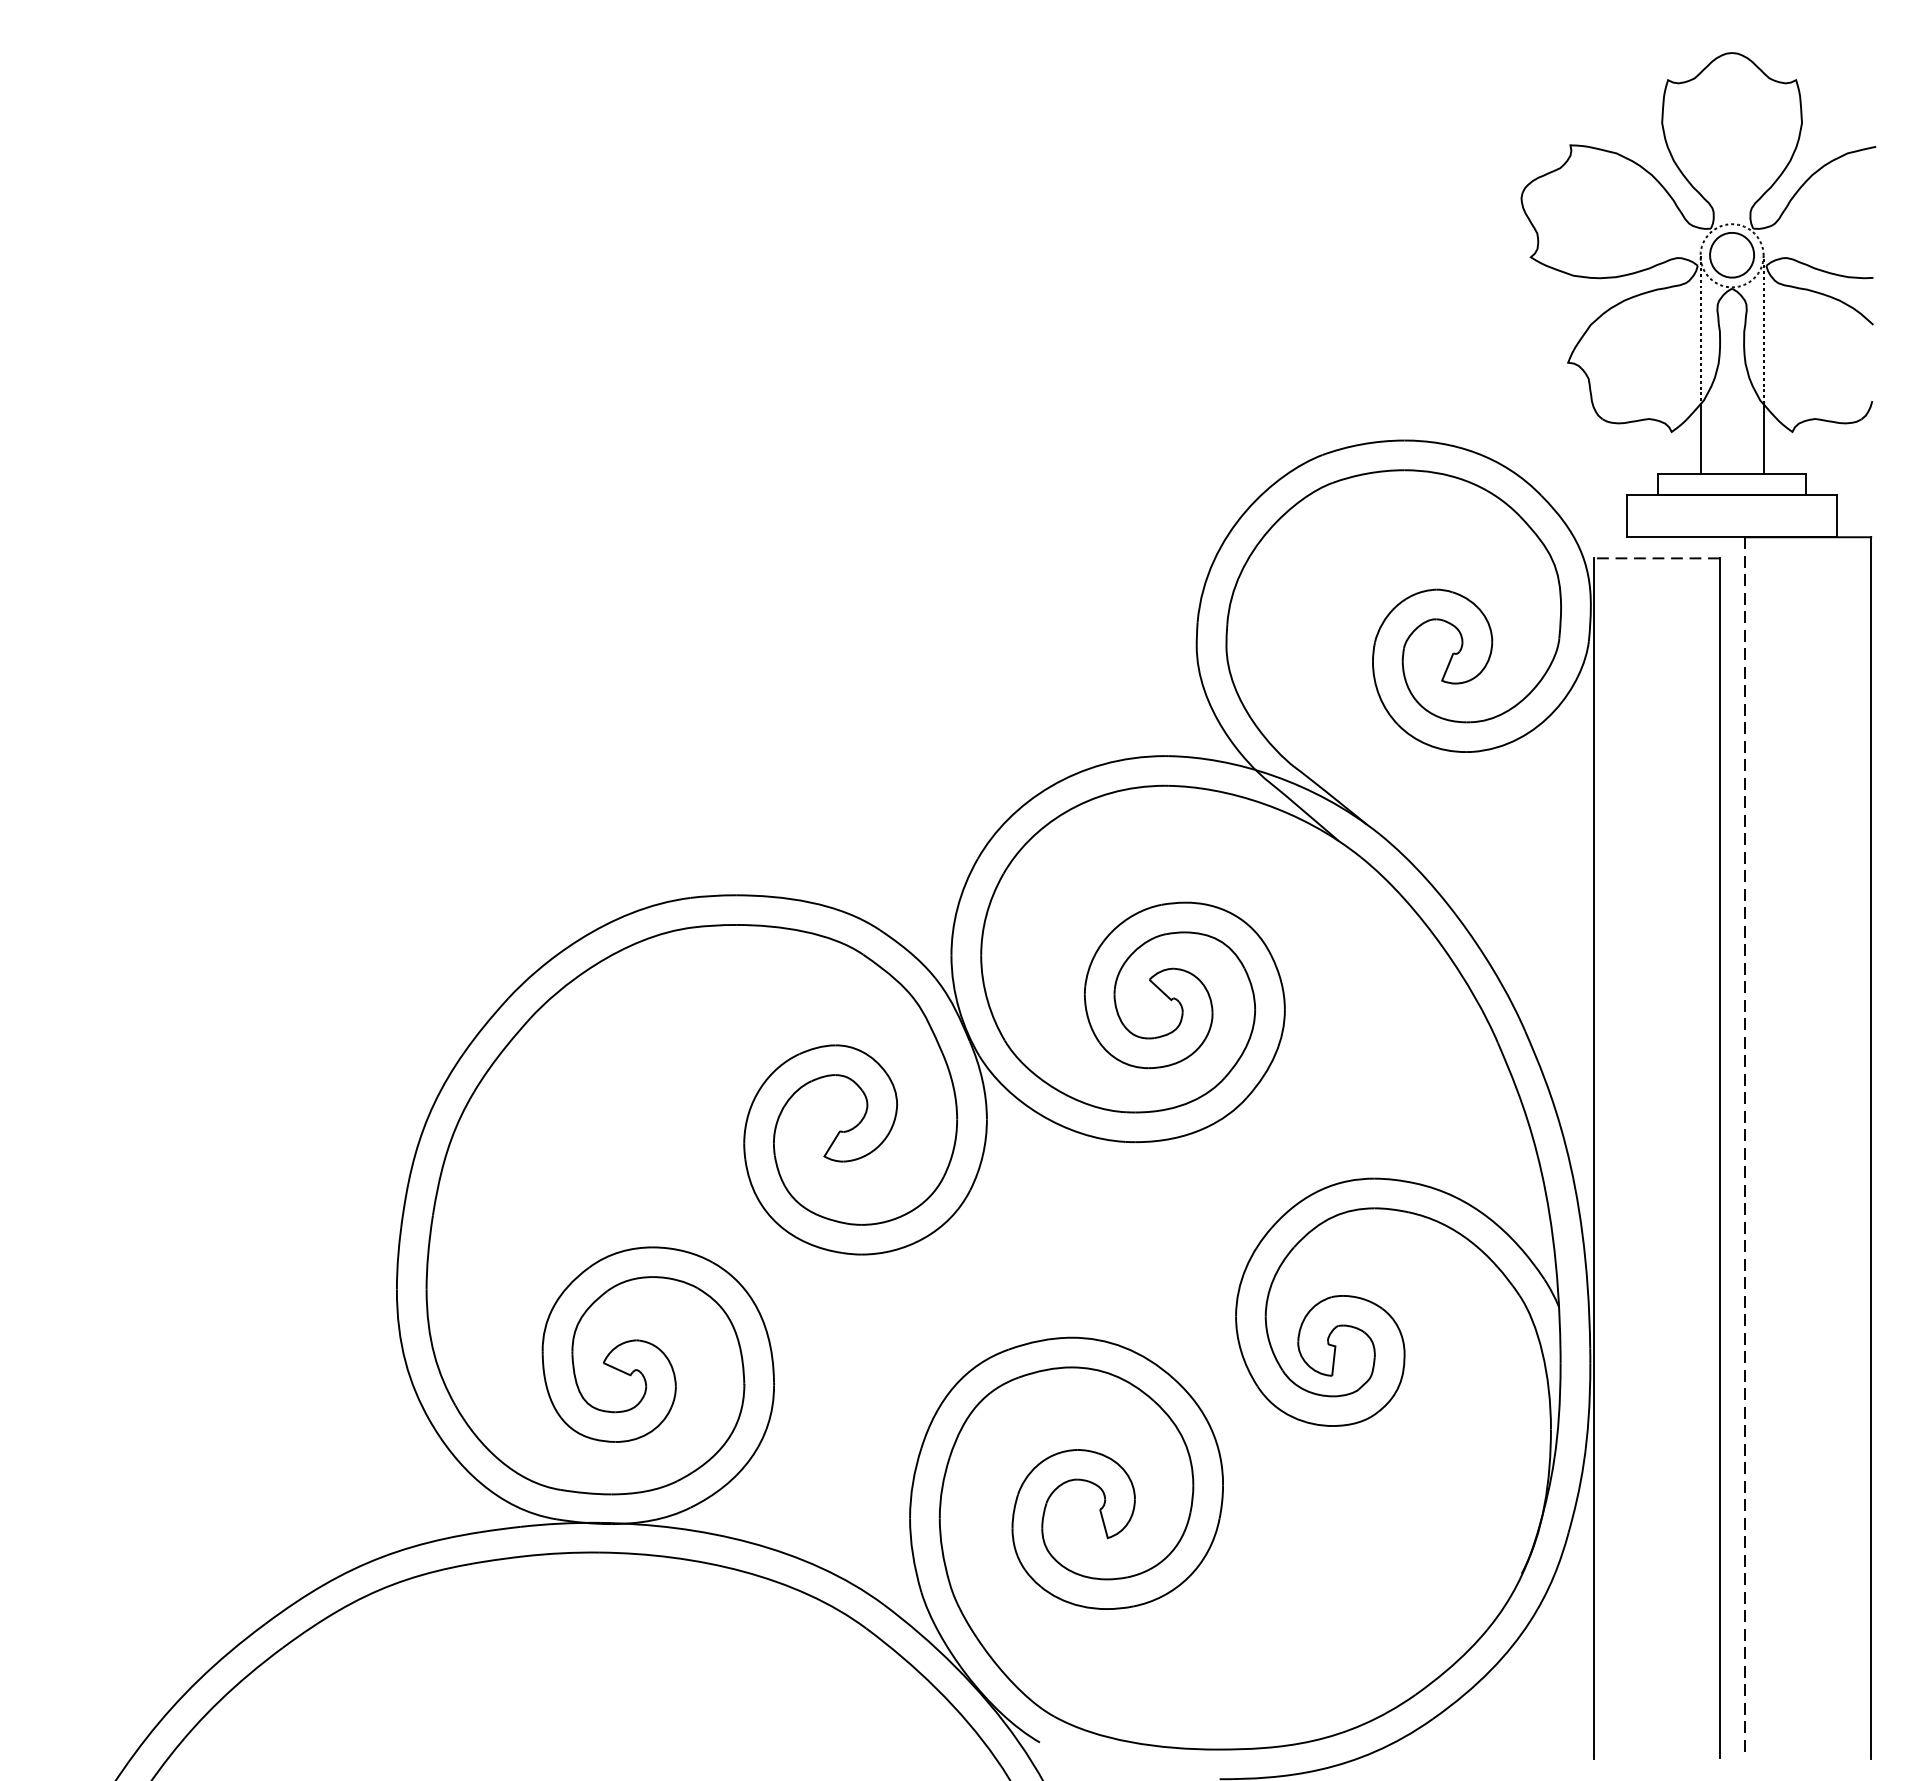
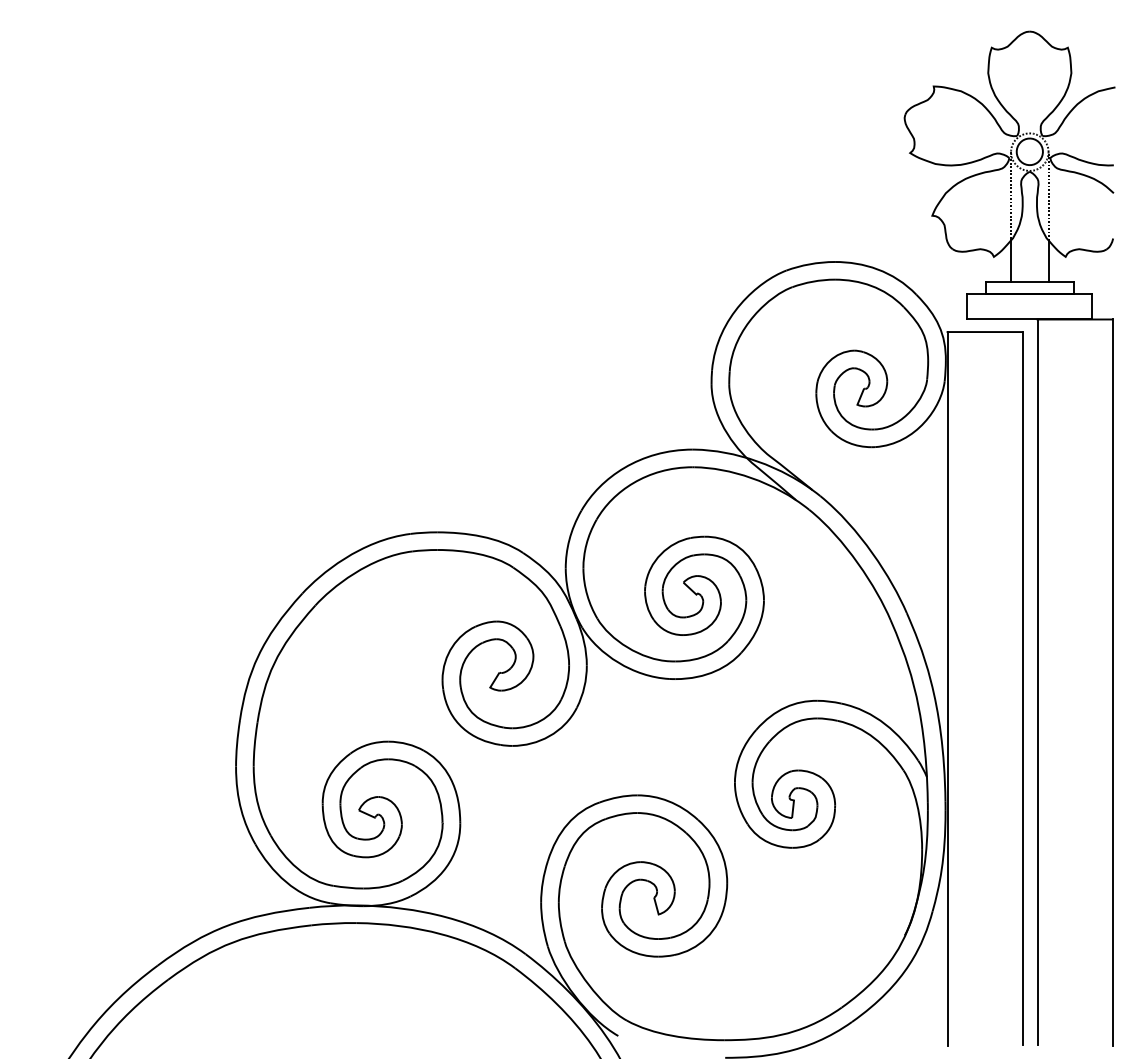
line: (1655, 559) -> (984, 332), dashed -> solid
line: (1744, 1147) -> (1037, 682), dashed -> solid

